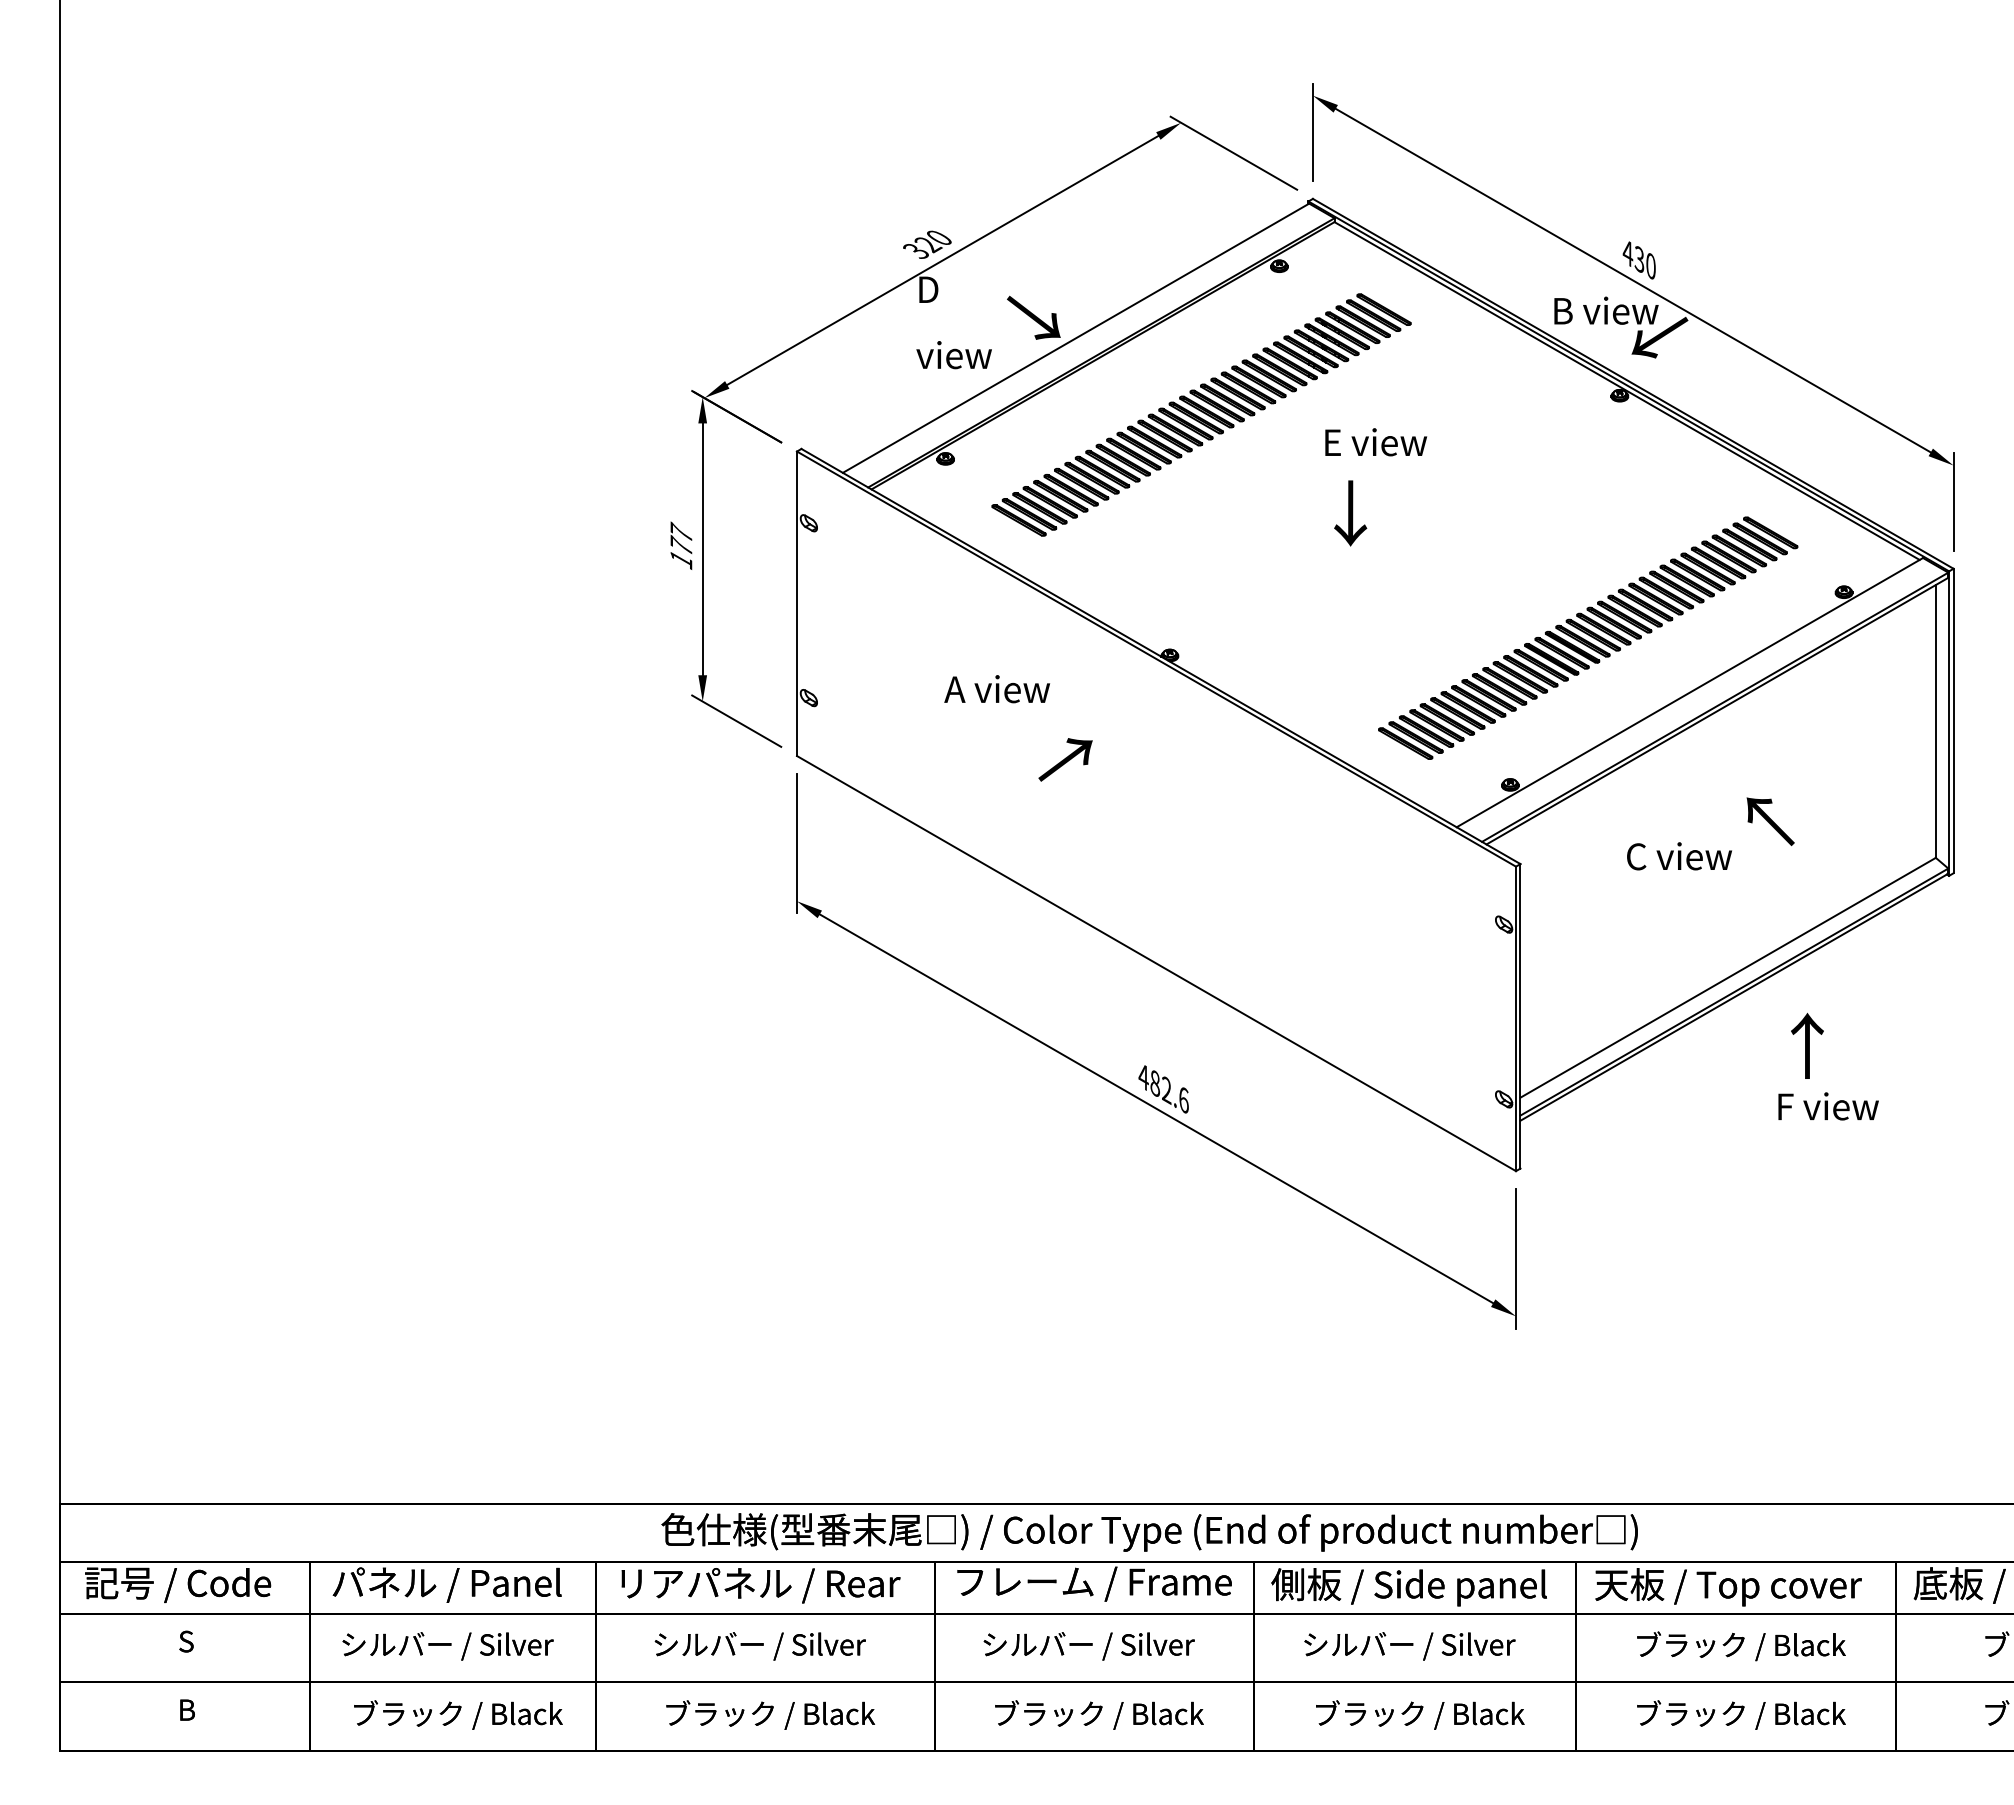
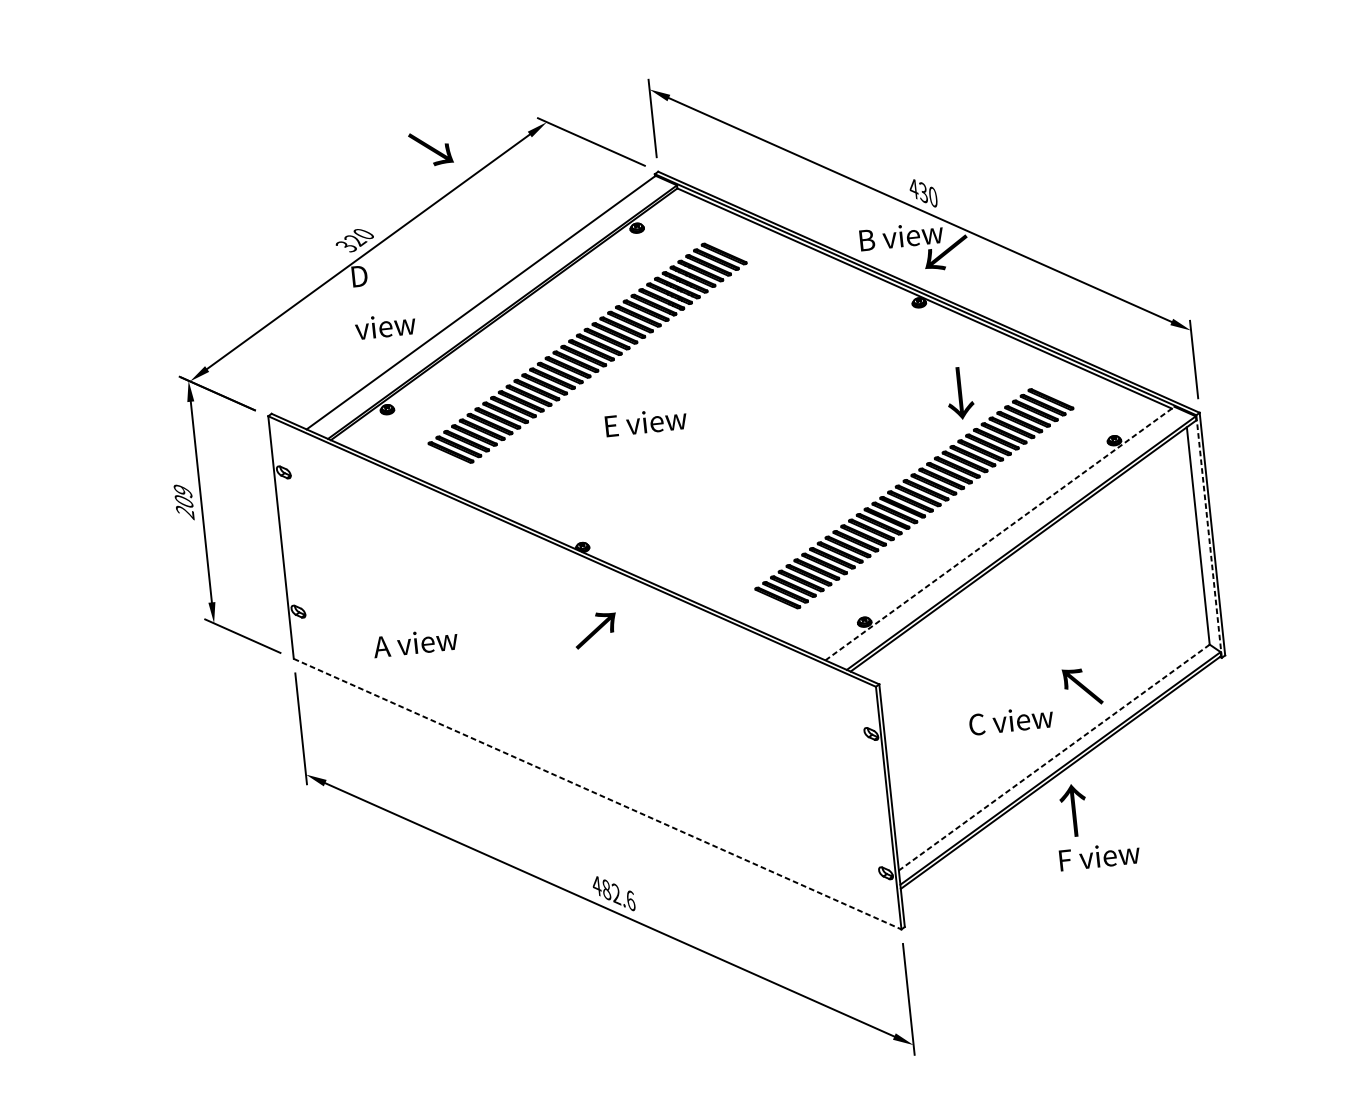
text: (1033, 317) -> (430, 148), moved
text: (1376, 442) -> (646, 422), moved
text: (1350, 513) -> (959, 393), moved
text: (681, 545) -> (184, 500), 177 -> 209
text: (997, 689) -> (415, 643), moved
line: (1690, 692) -> (1000, 533), solid -> dashed
line: (1949, 723) -> (1209, 536), solid -> dashed
text: (1065, 759) -> (595, 629), moved
text: (1770, 821) -> (1082, 686), moved
text: (1679, 856) -> (1011, 720), moved
line: (1156, 963) -> (597, 794), solid -> dashed
line: (1728, 977) -> (1054, 757), solid -> dashed
text: (1807, 1045) -> (1073, 810), moved
text: (1828, 1106) -> (1099, 856), moved

